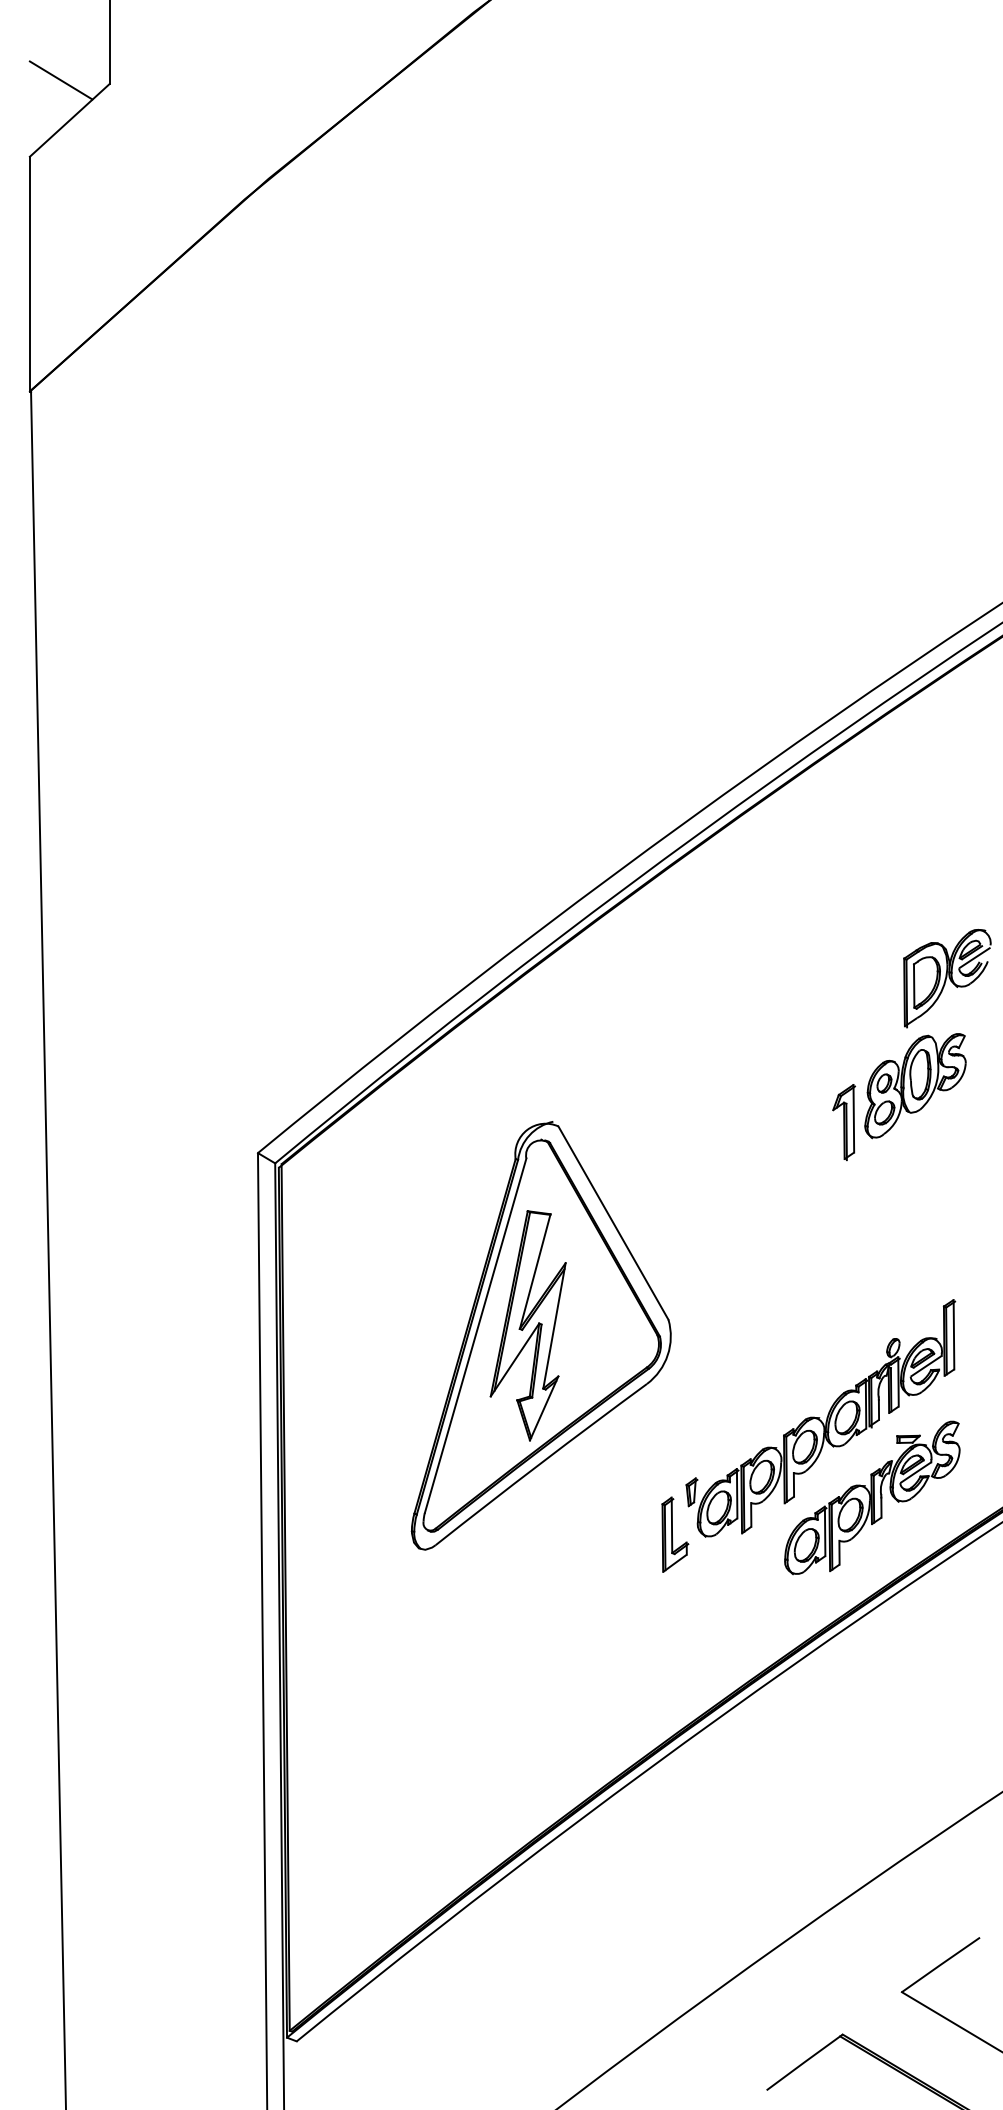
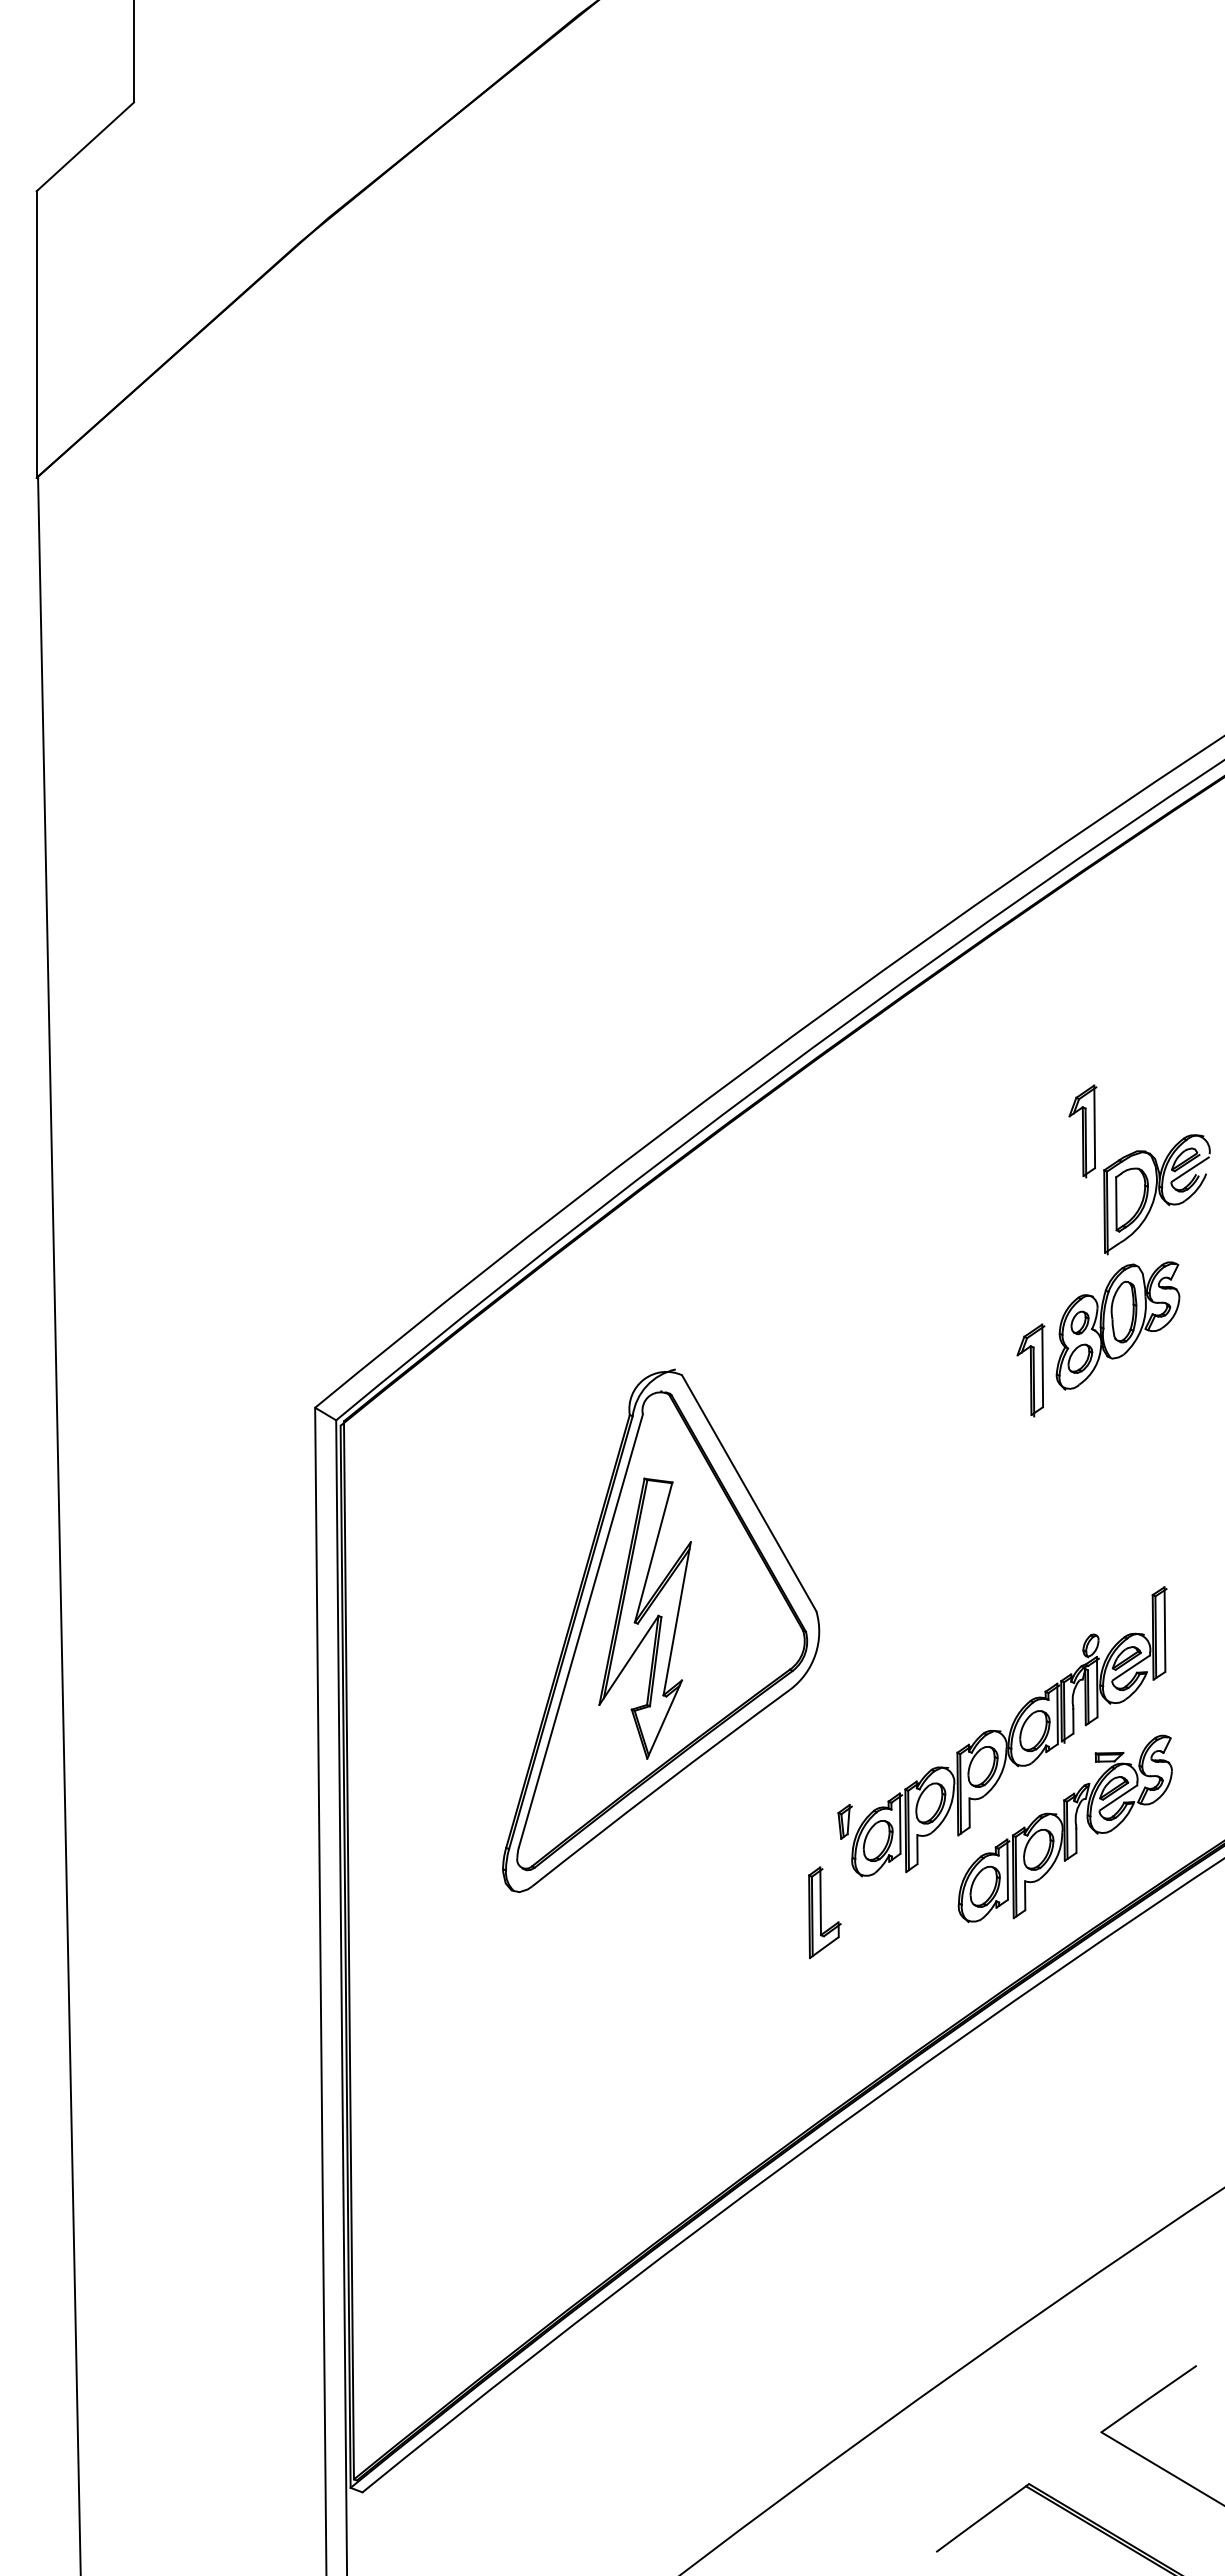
line: (60, 79) -> (74, 97), removed
part: (886, 926) -> (1082, 1131), added
part: (675, 1534) -> (824, 1912), moved

